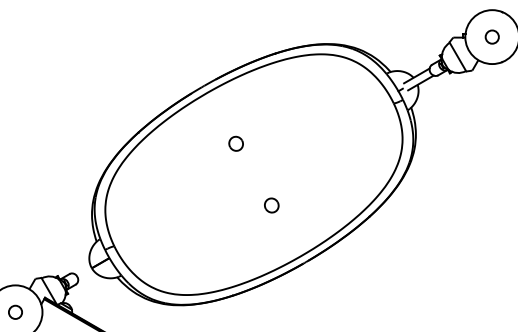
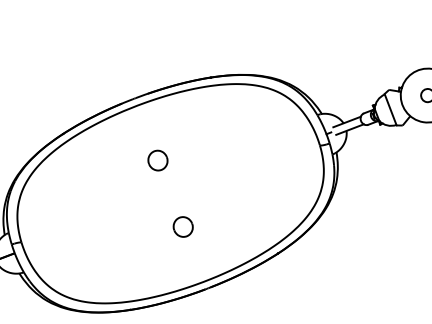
part: (235, 143) -> (157, 160), size x1.4
part: (271, 205) -> (183, 226), size x1.4

